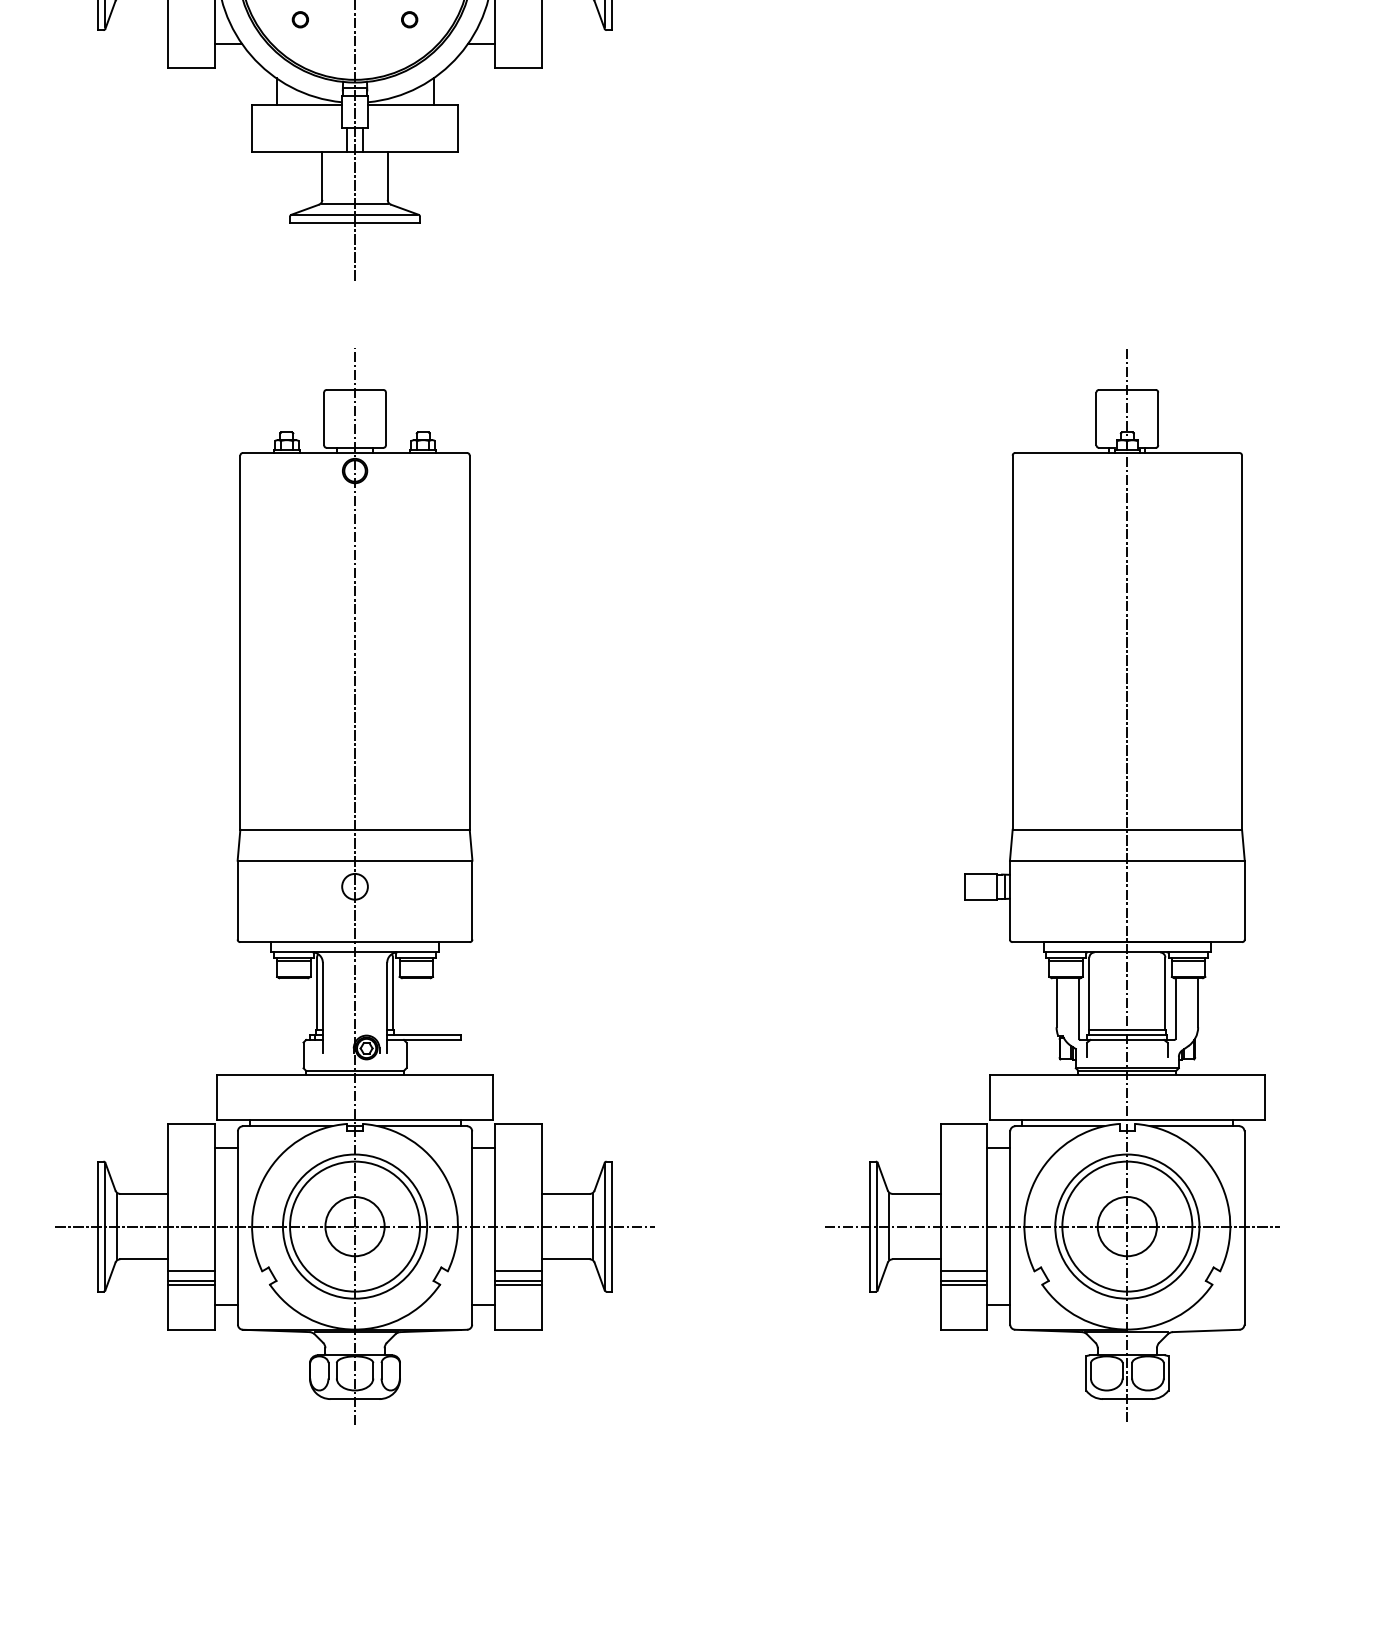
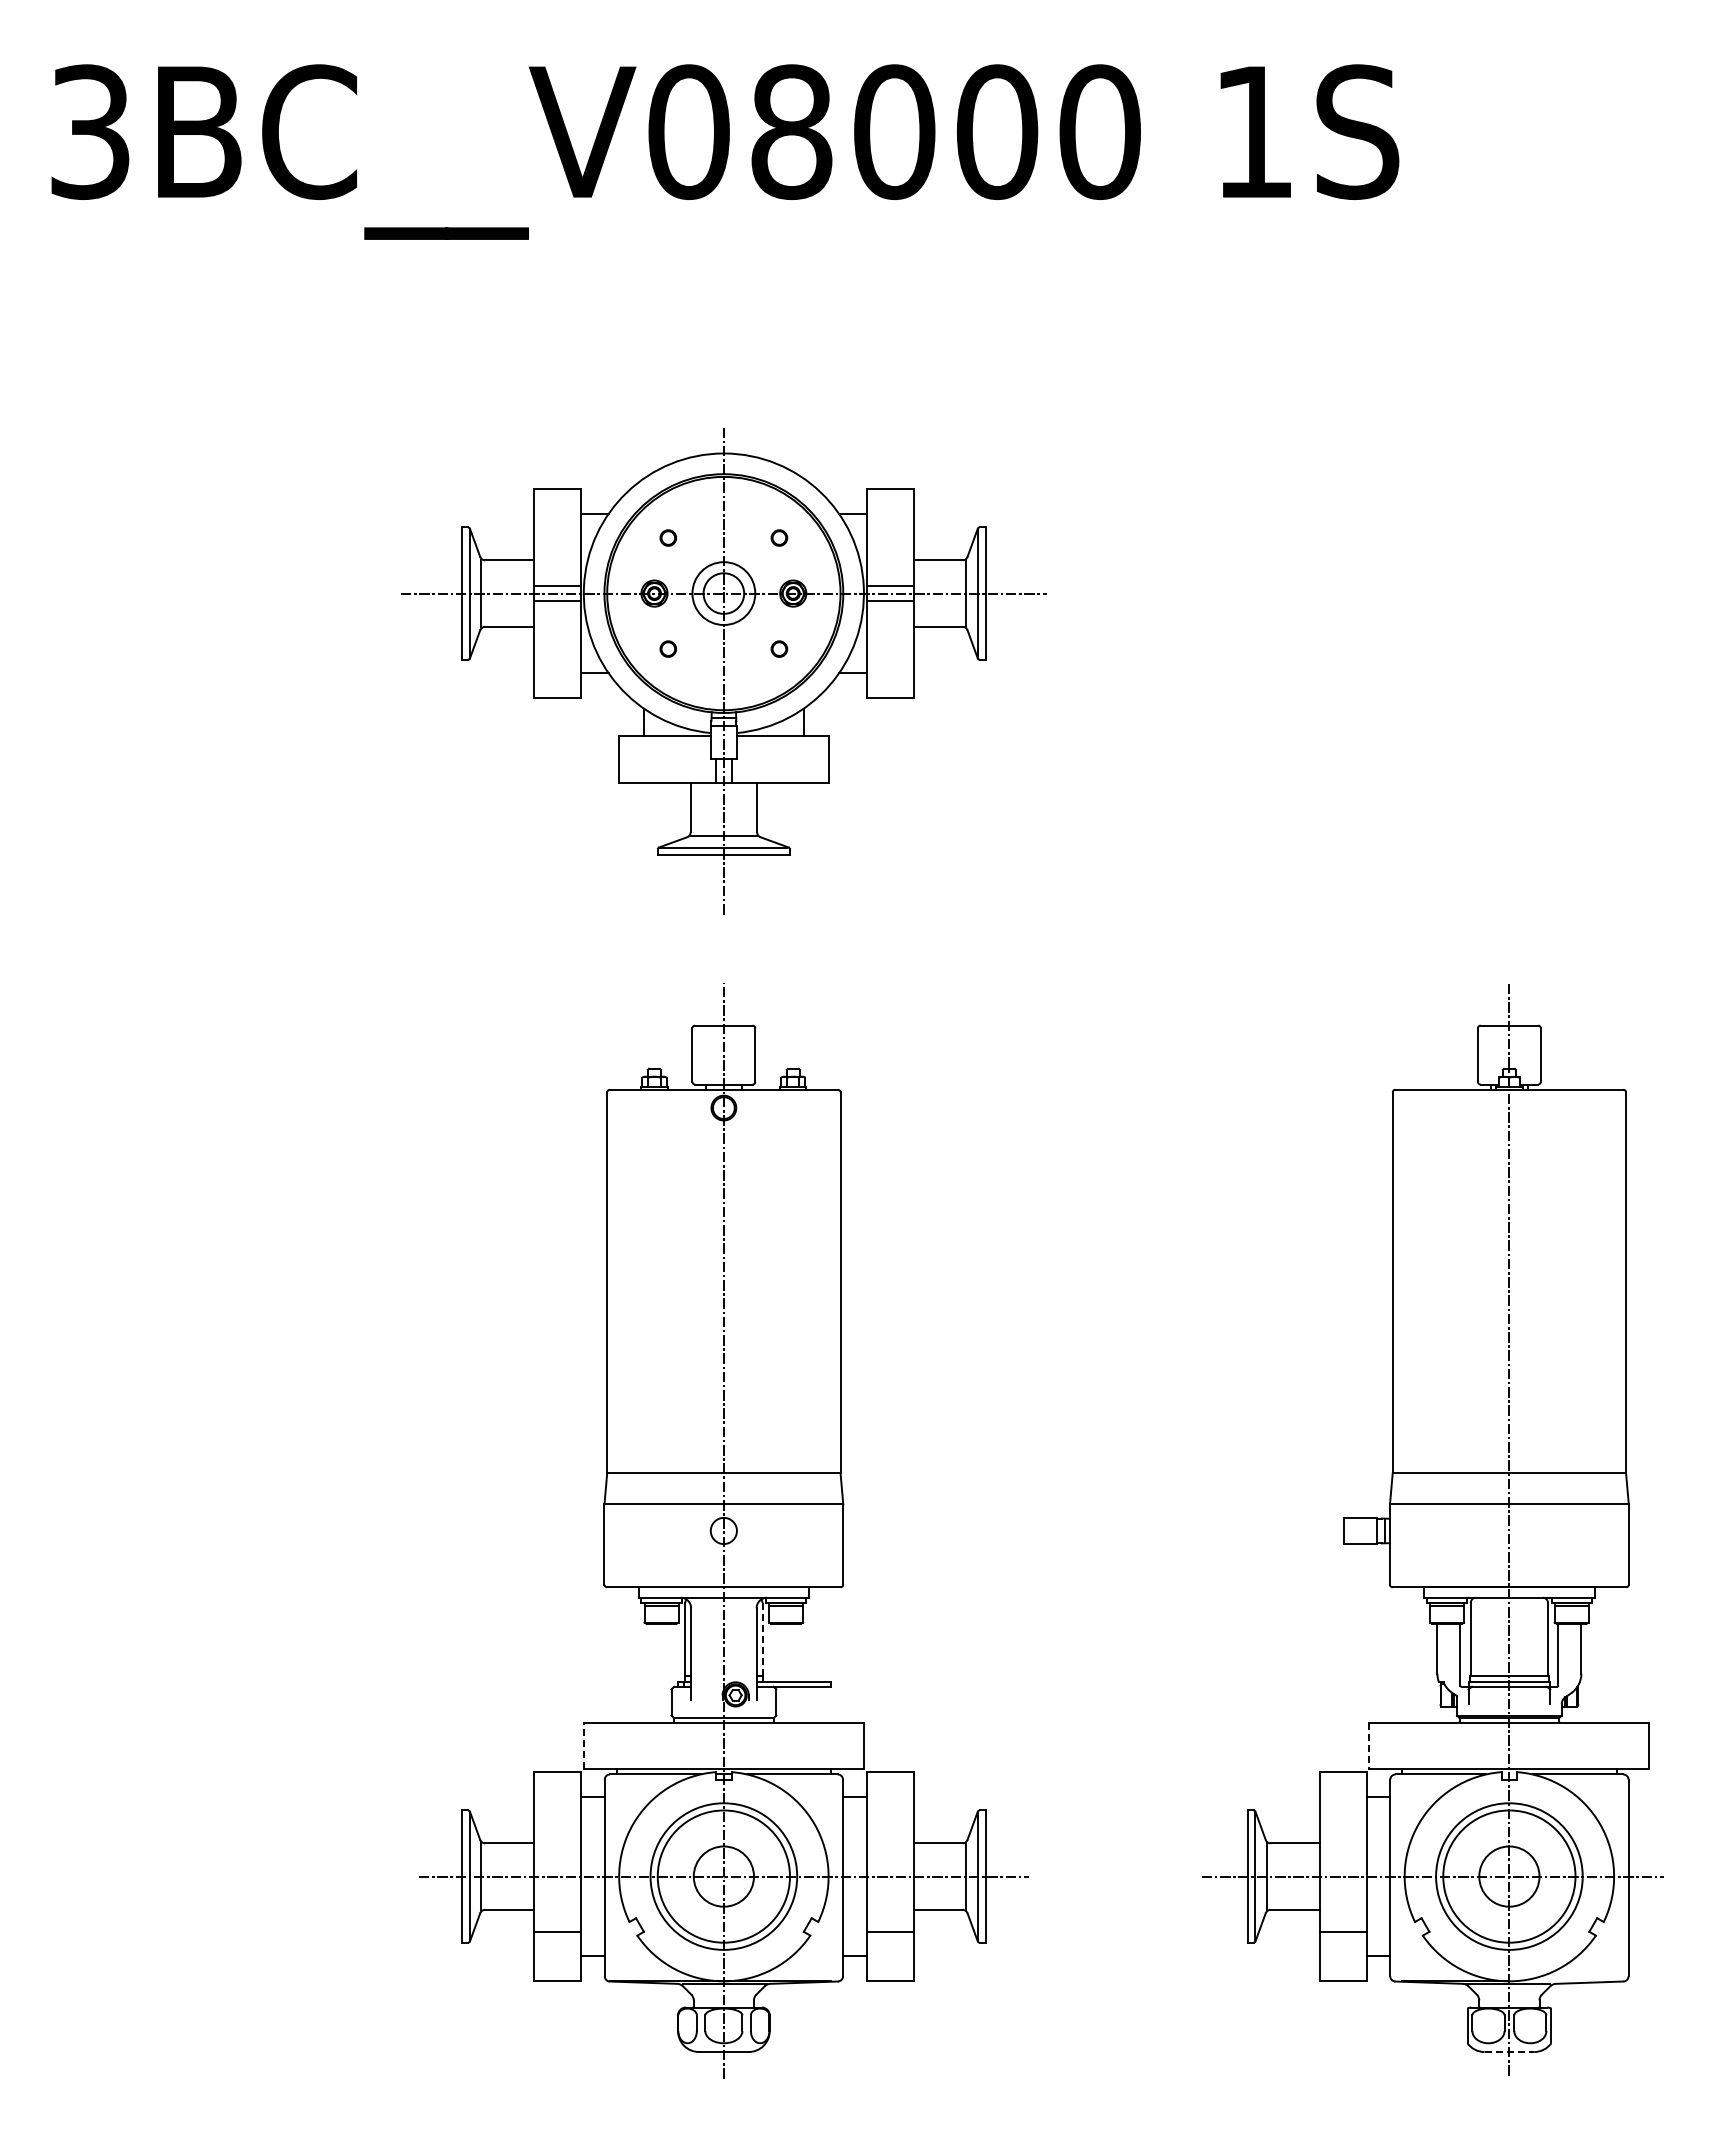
line: (393, 993) -> (762, 1639), solid -> dashed
line: (217, 1097) -> (583, 1745), solid -> dashed
line: (989, 1097) -> (1369, 1745), solid -> dashed
line: (191, 1271) -> (557, 1922), removed
line: (517, 1271) -> (889, 1922), removed
line: (963, 1271) -> (1342, 1922), removed
line: (191, 1284) -> (557, 1935), removed
line: (517, 1284) -> (889, 1935), removed
line: (963, 1284) -> (1342, 1935), removed
line: (1127, 1399) -> (1509, 2052), solid -> dashed

